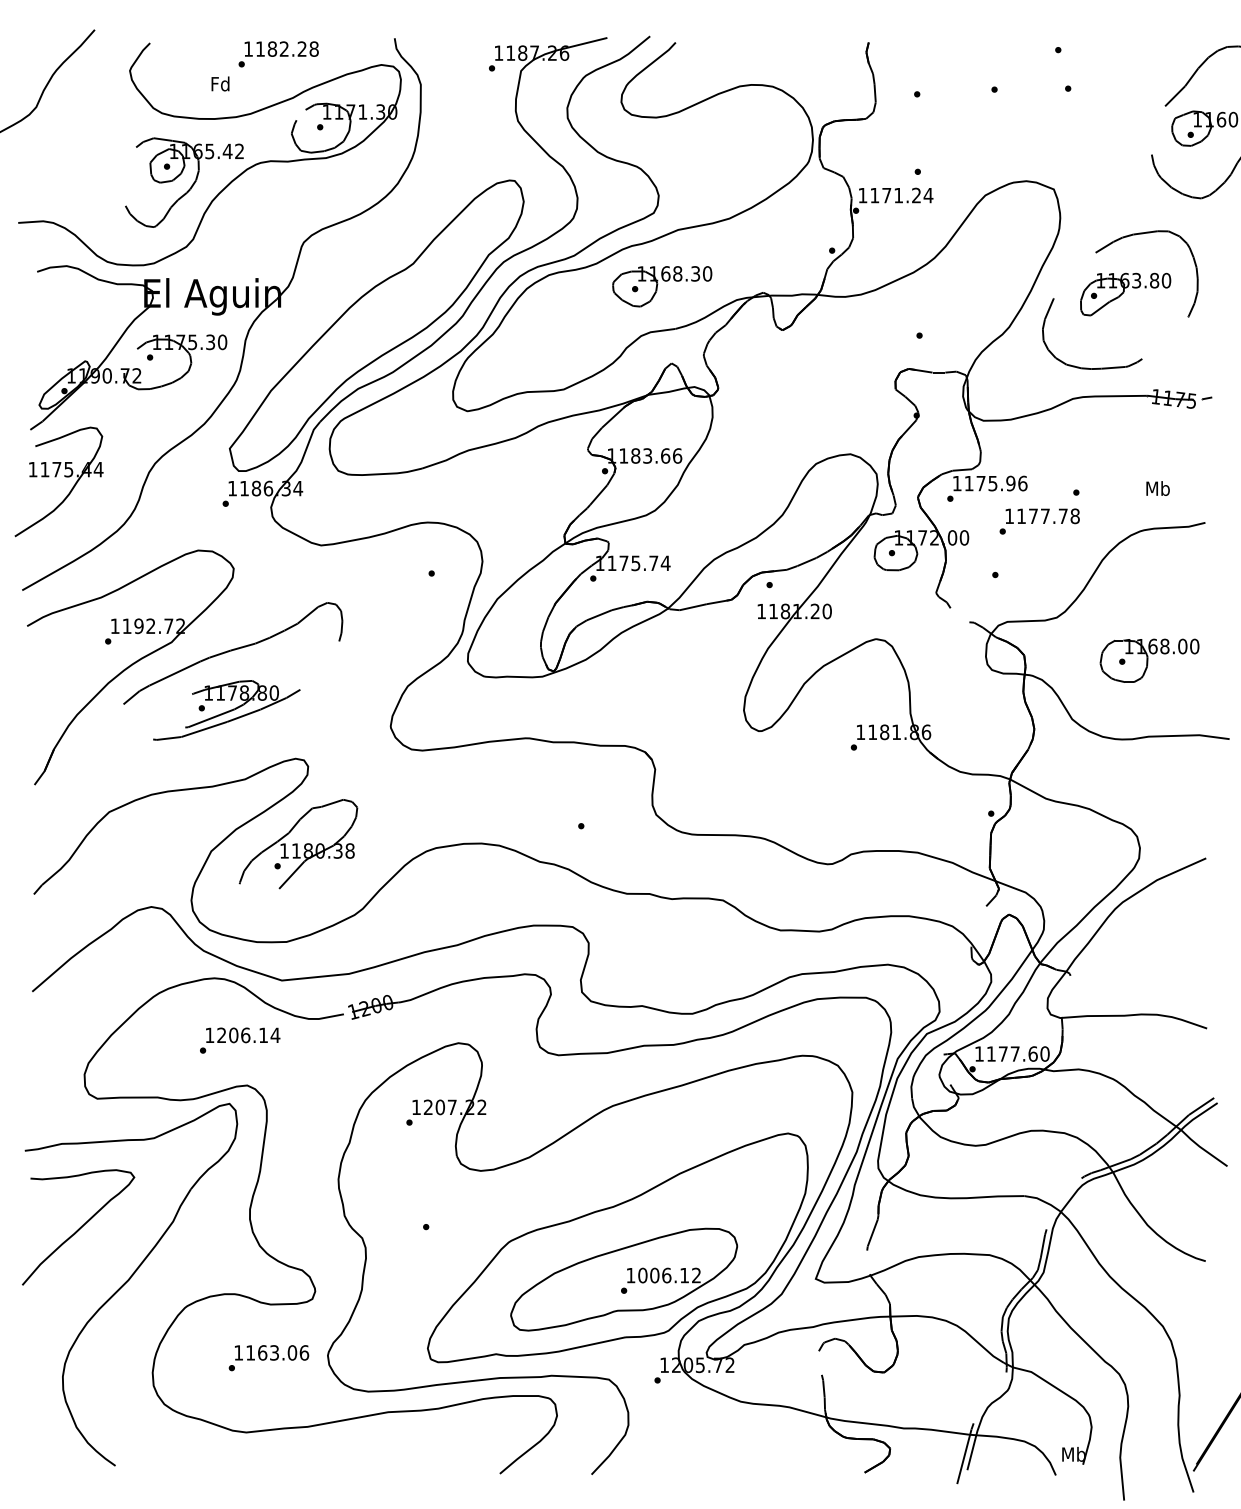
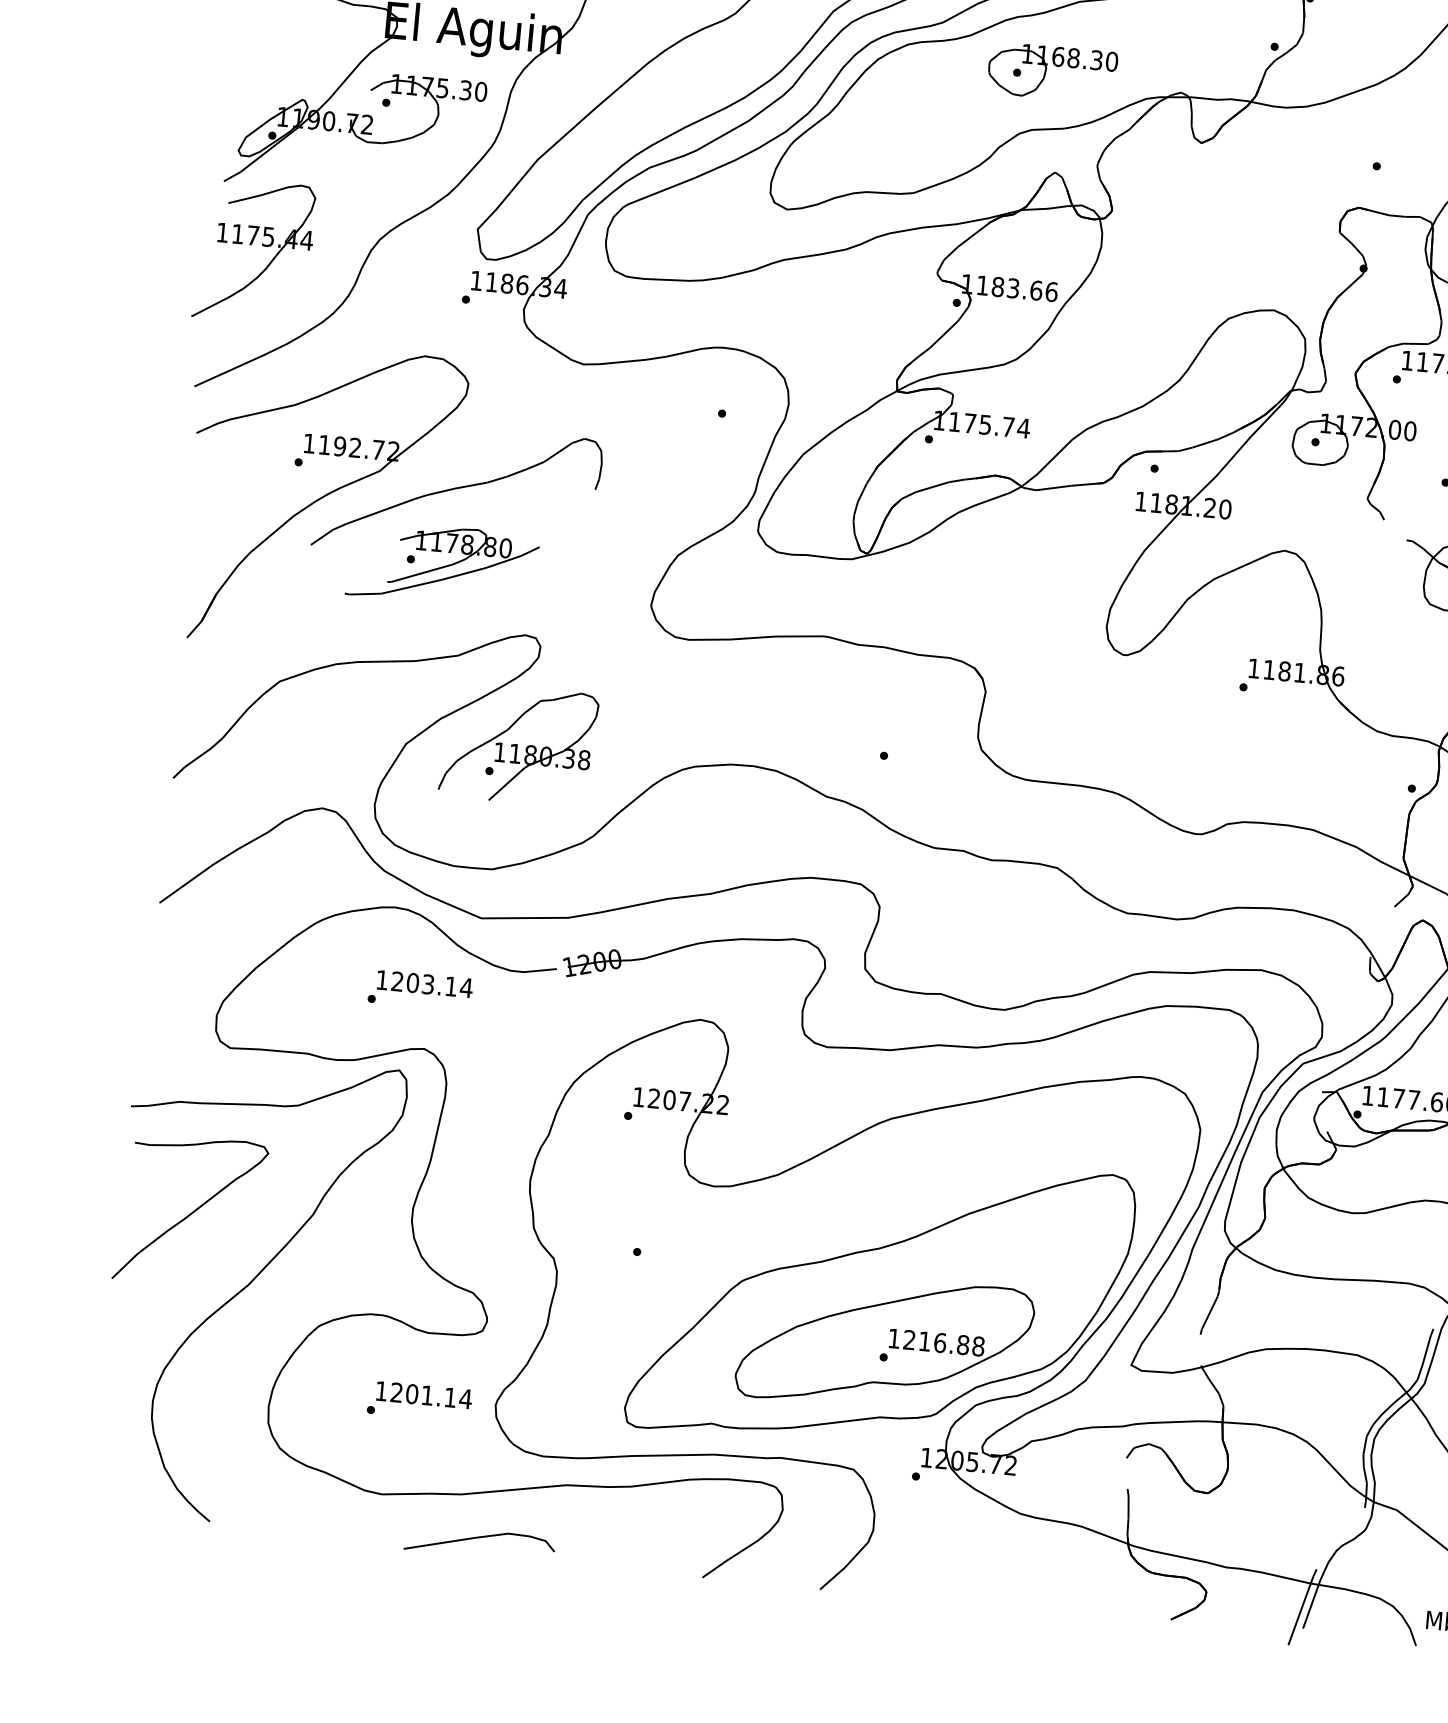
text: (245, 1035) -> (428, 984), 1206.14 -> 1203.14
text: (669, 1275) -> (943, 1343), 1006.12 -> 1216.88
text: (277, 1352) -> (431, 1395), 1163.06 -> 1201.14
curve: (325, 1459) -> (480, 1538), added

